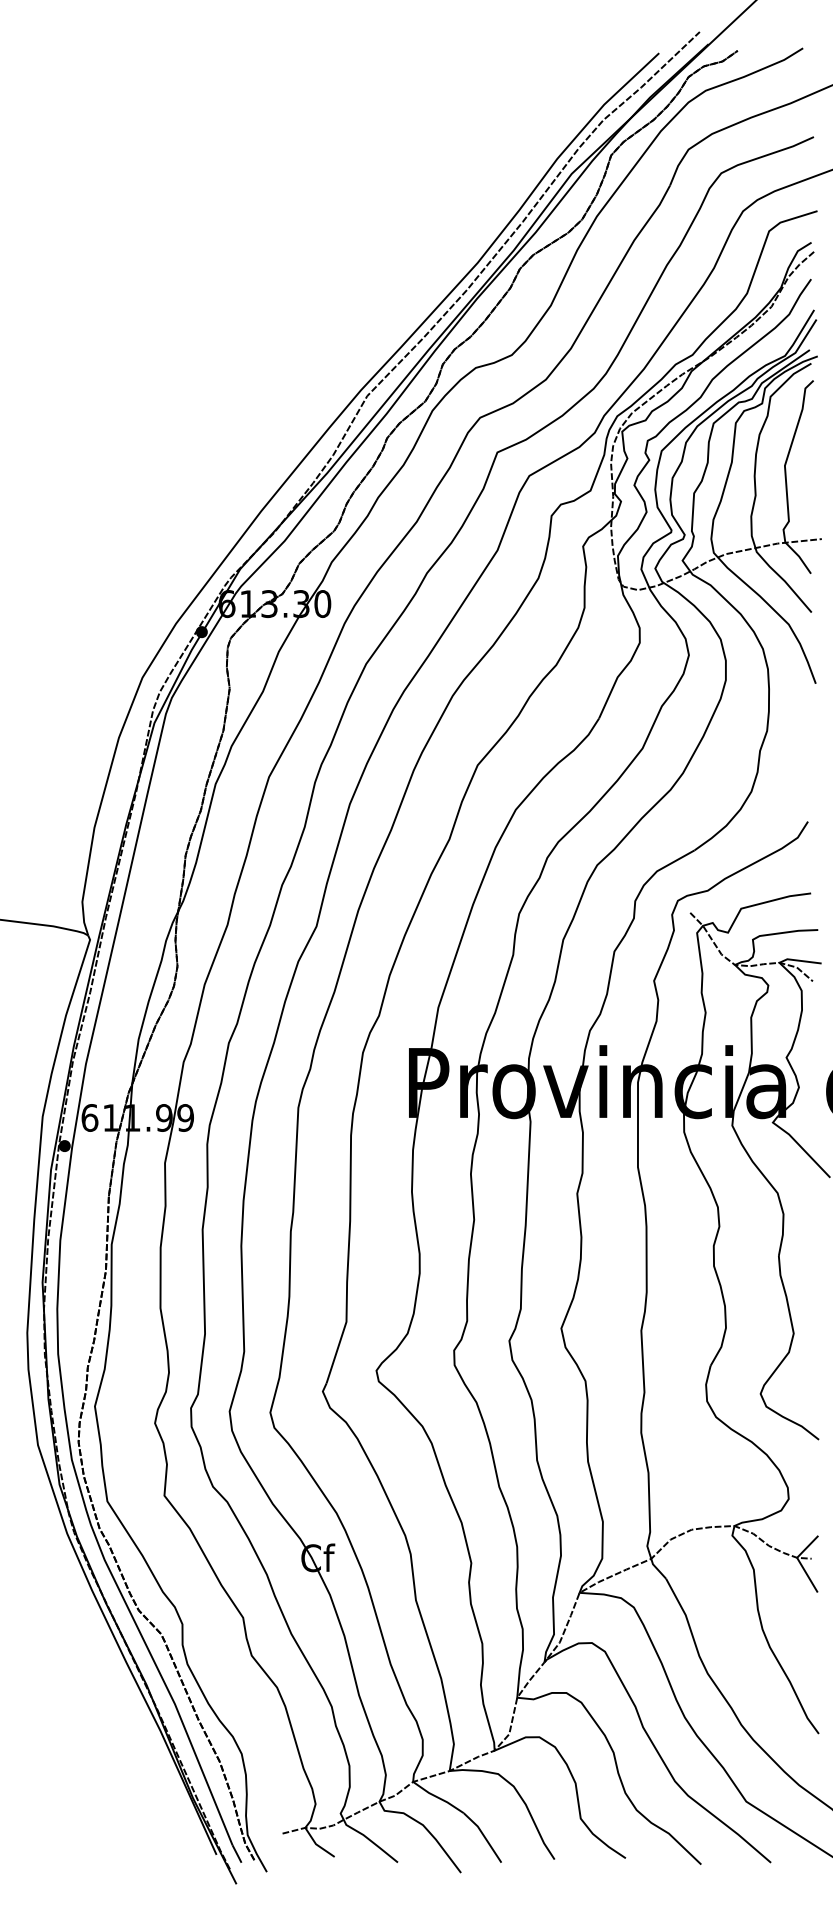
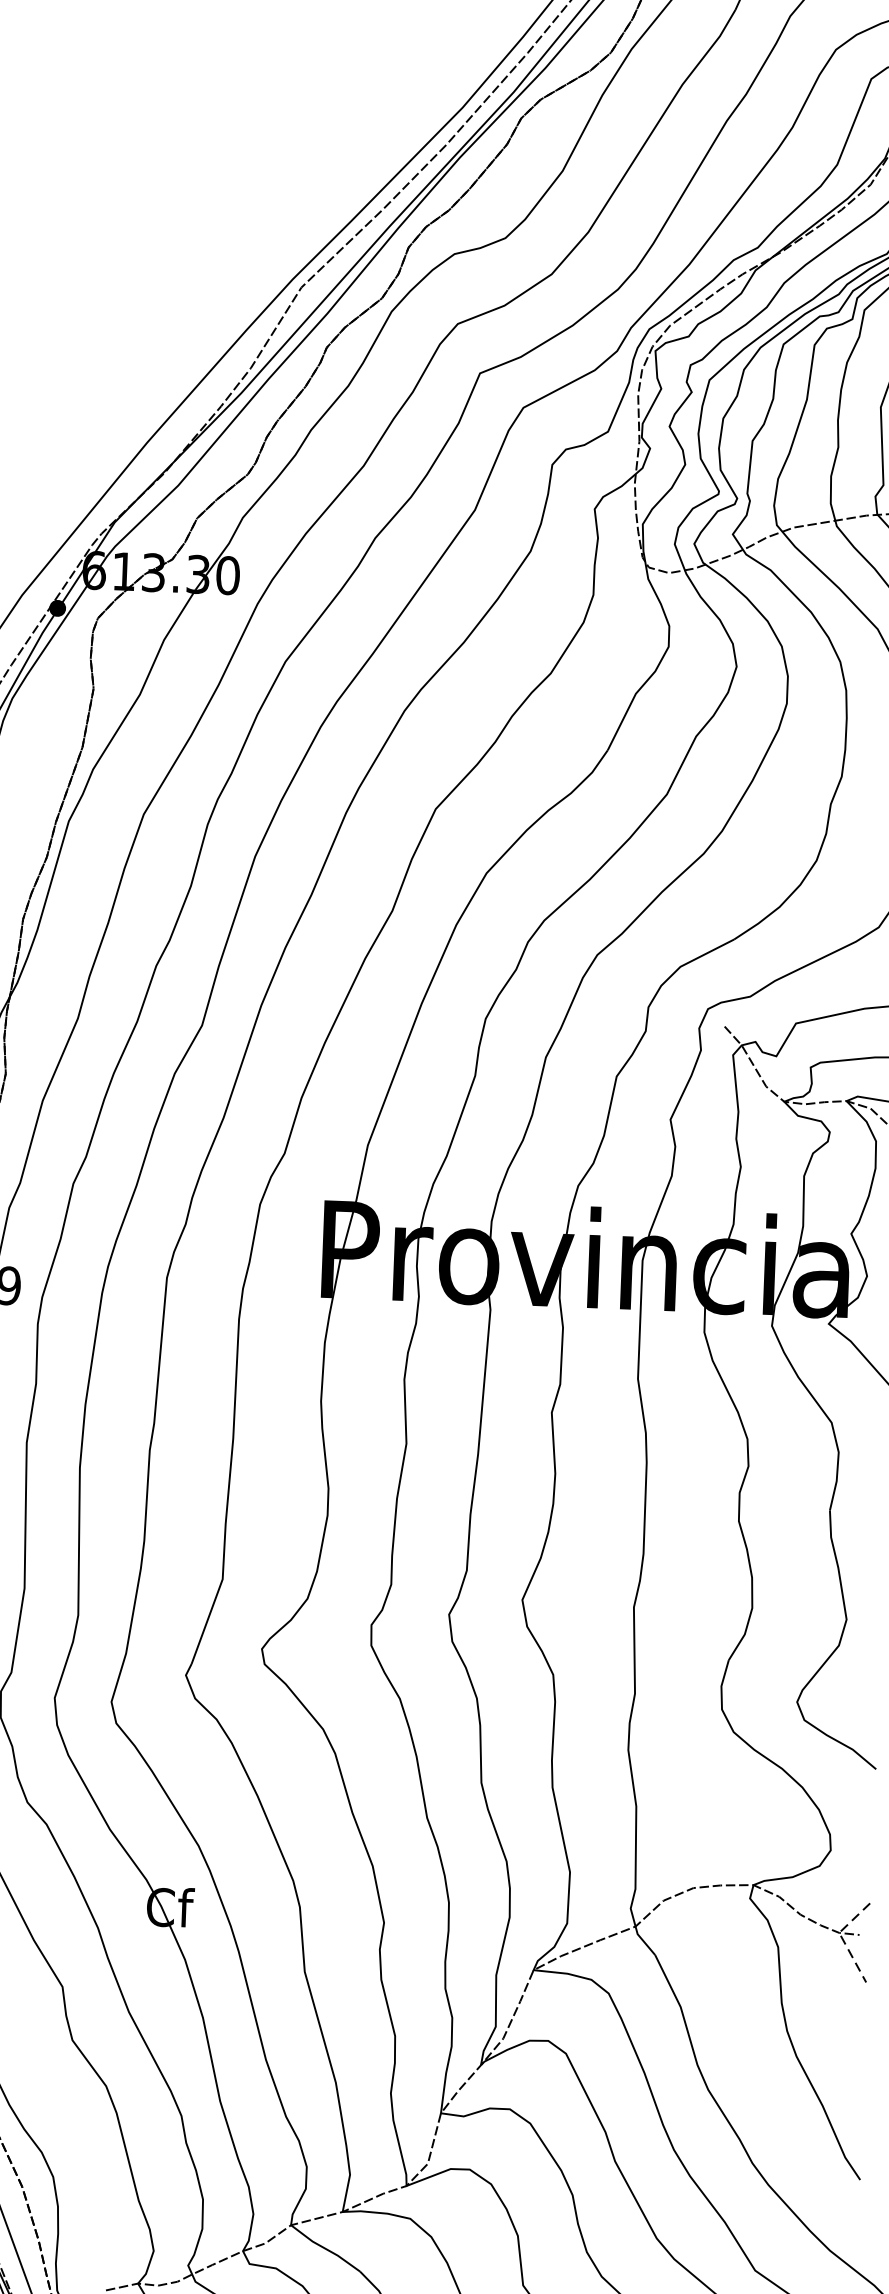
line: (799, 1562) -> (842, 1939), solid -> dashed

